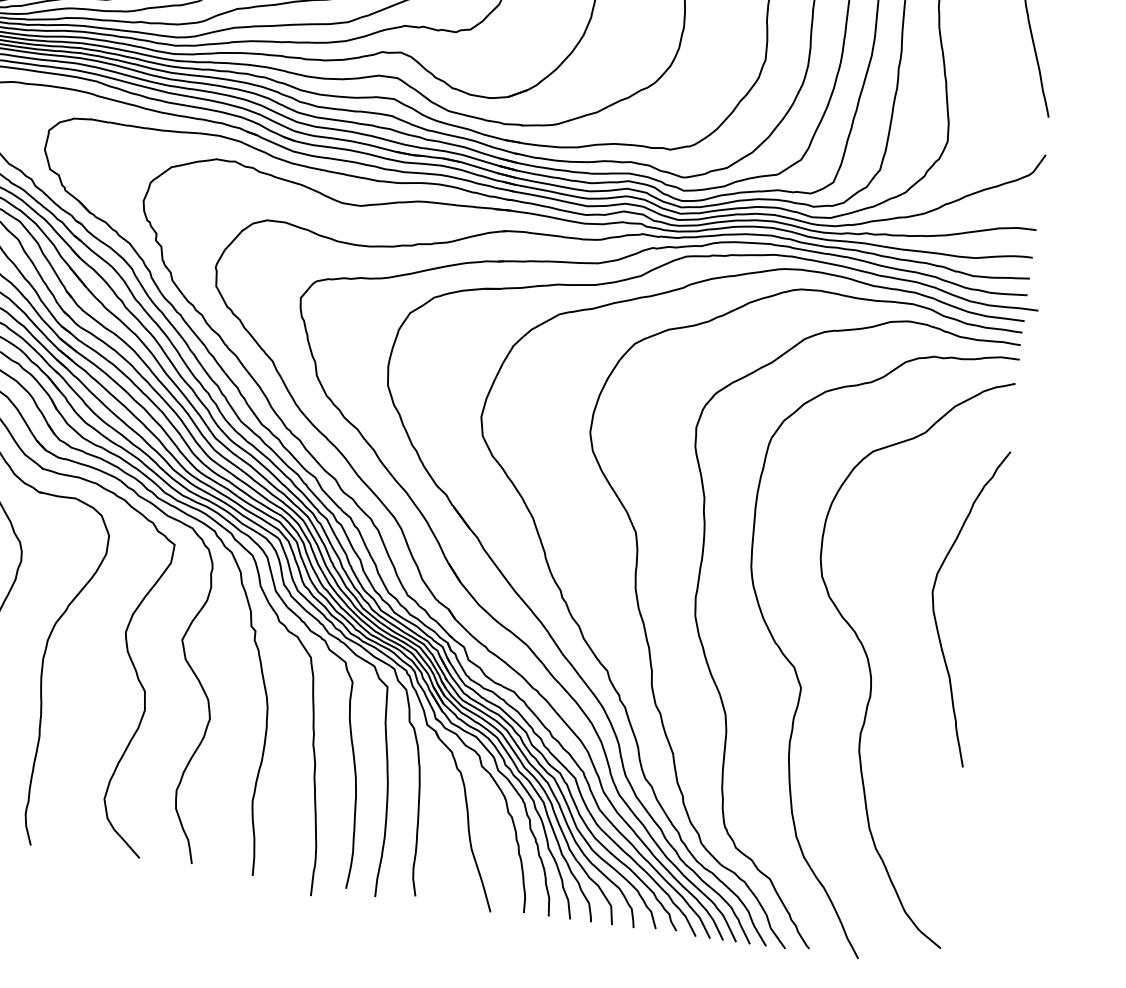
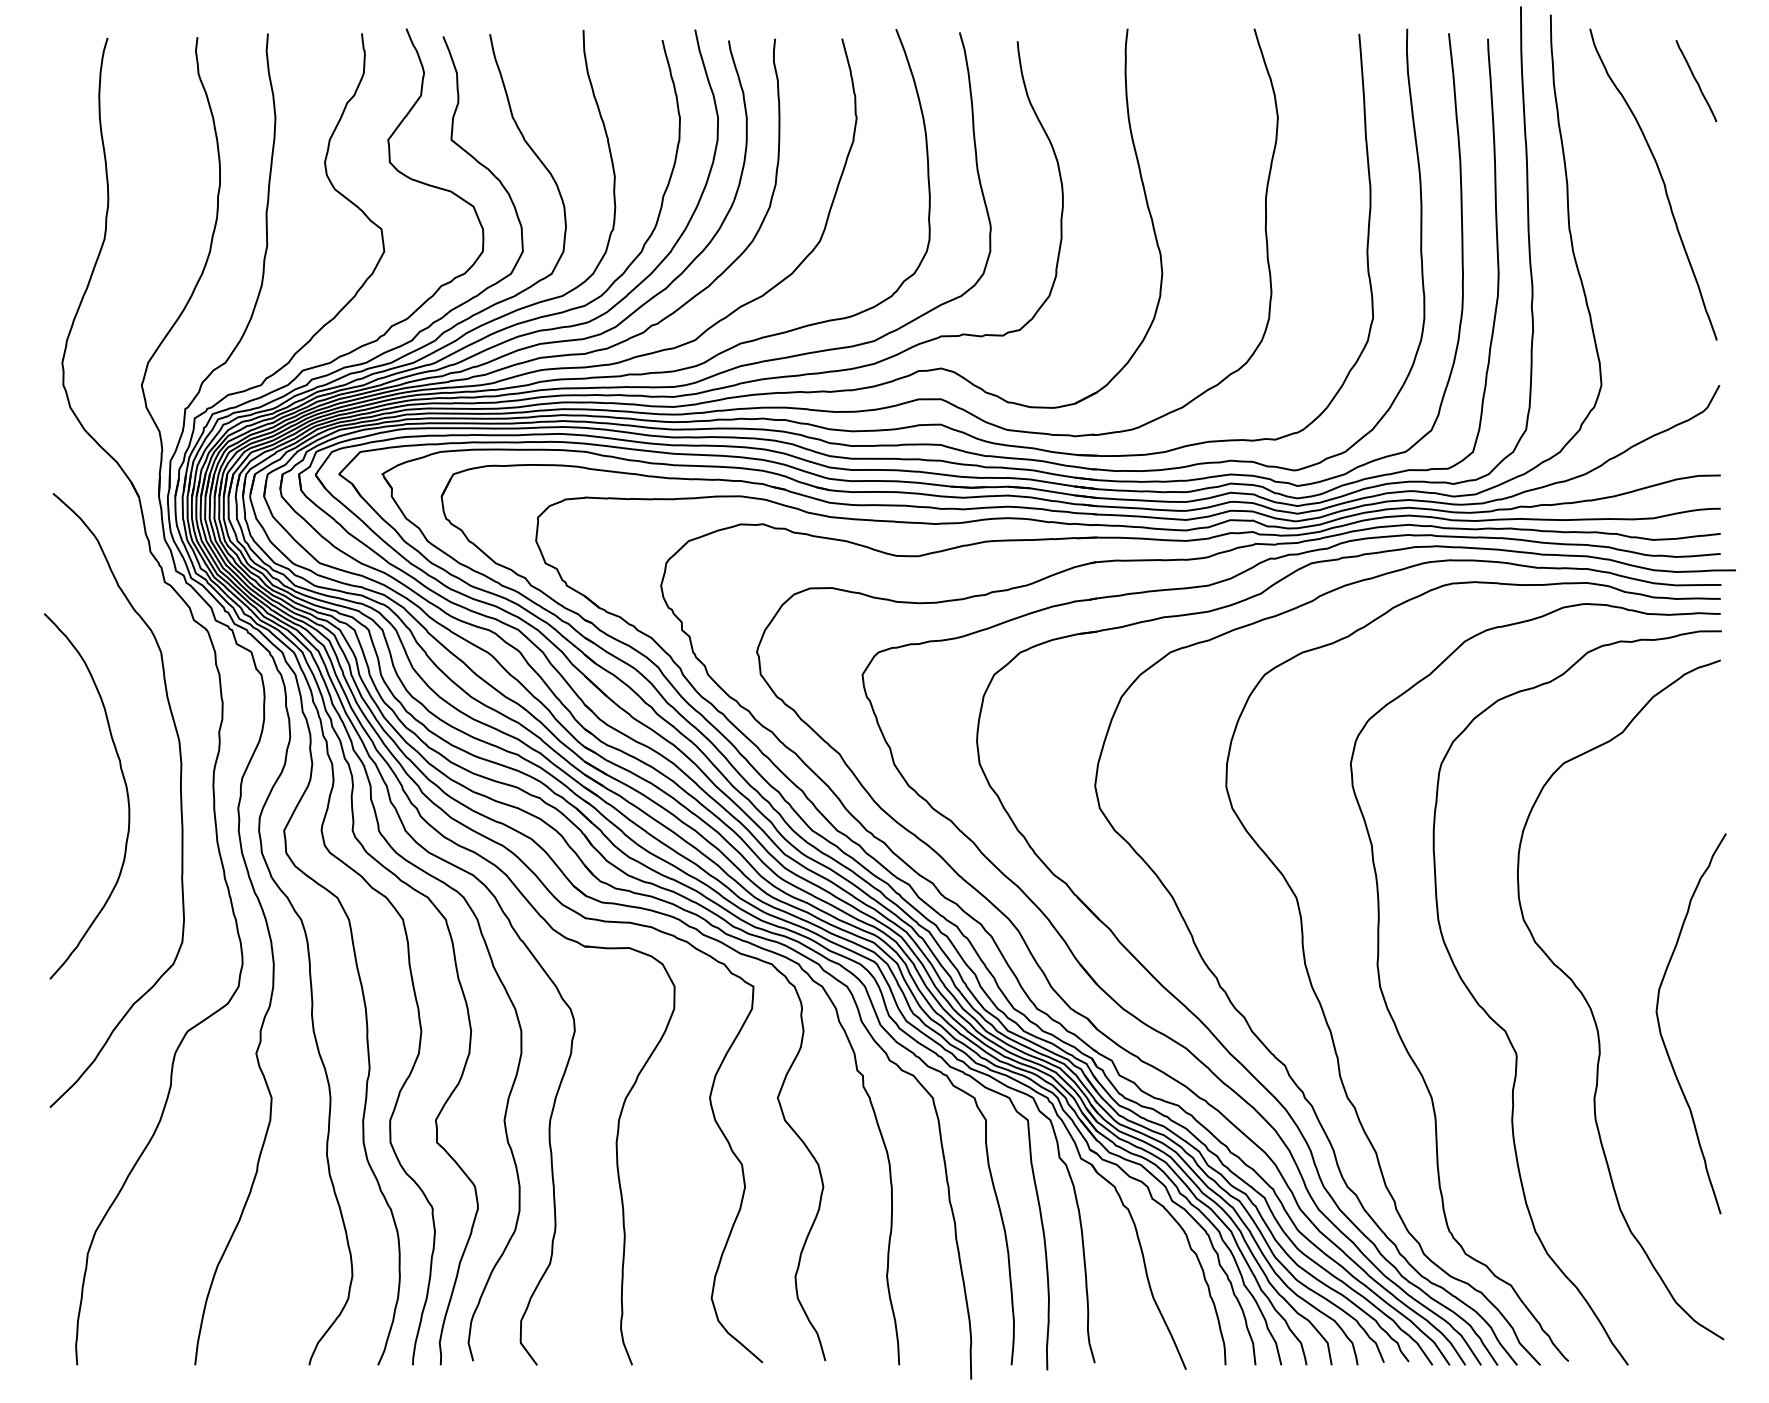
curve: (934, 608) -> (1661, 1031), moved

